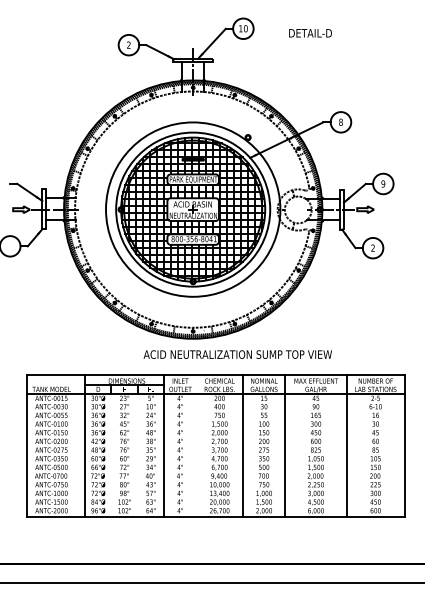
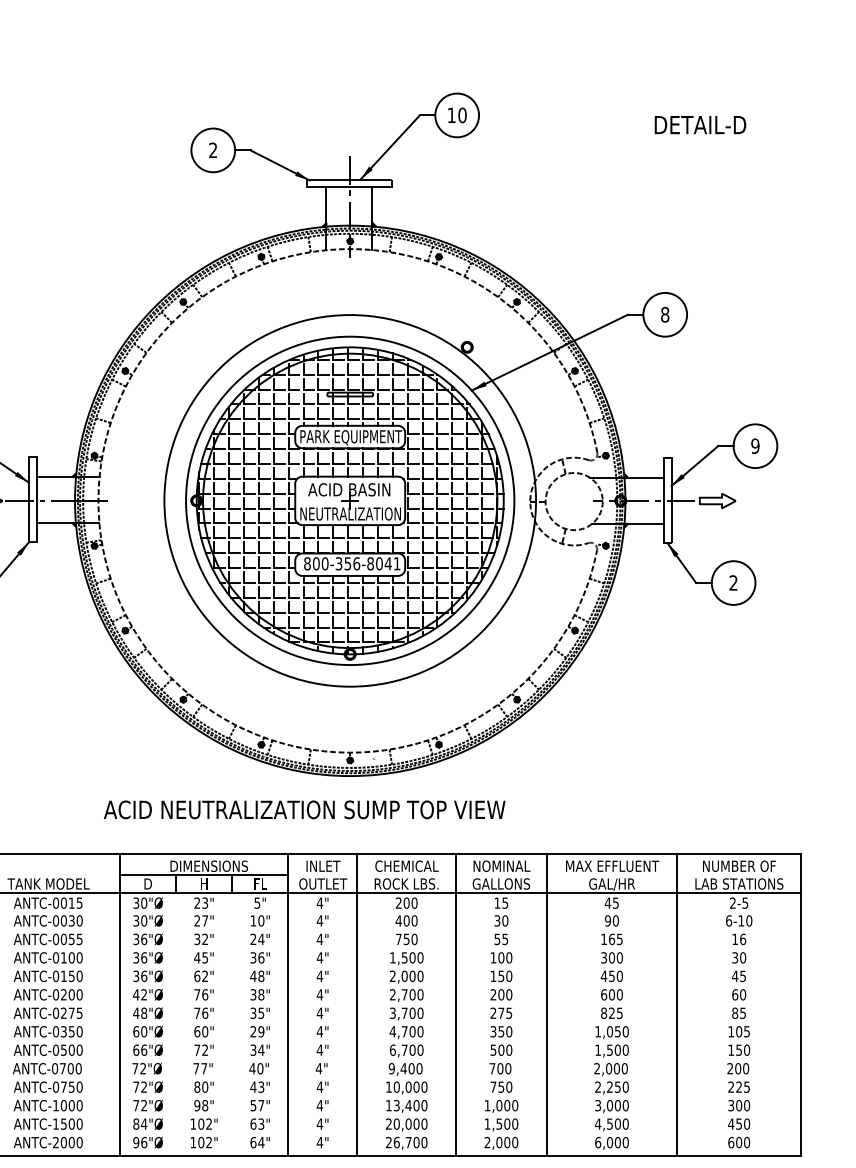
text: (310, 33) -> (700, 125), moved
text: (237, 354) -> (303, 809), moved
line: (196, 445) -> (357, 1003), added

